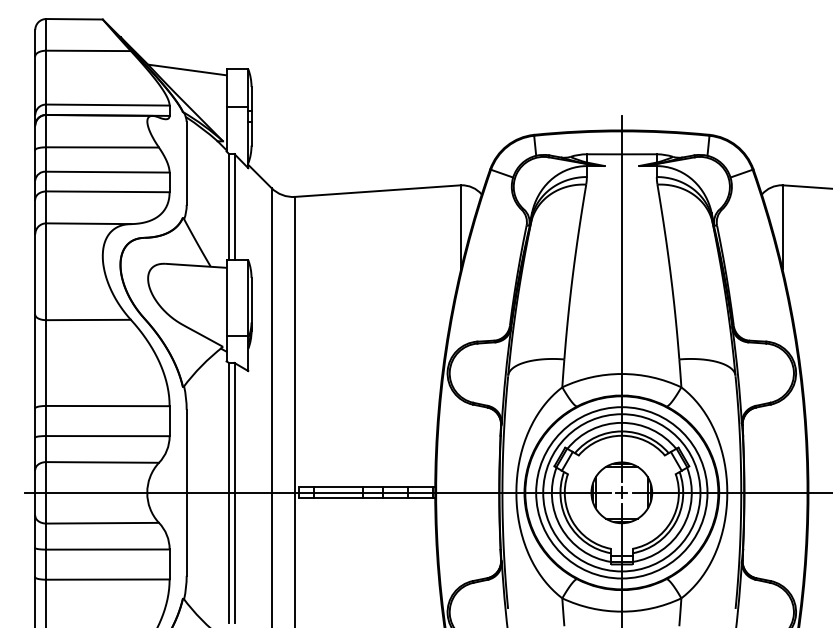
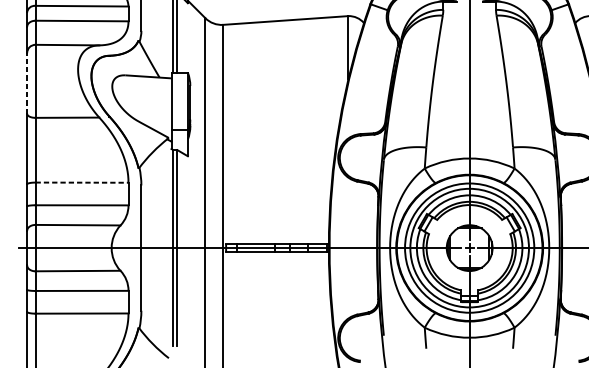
line: (35, 274) -> (27, 83), solid -> dashed
line: (108, 406) -> (82, 182), solid -> dashed

